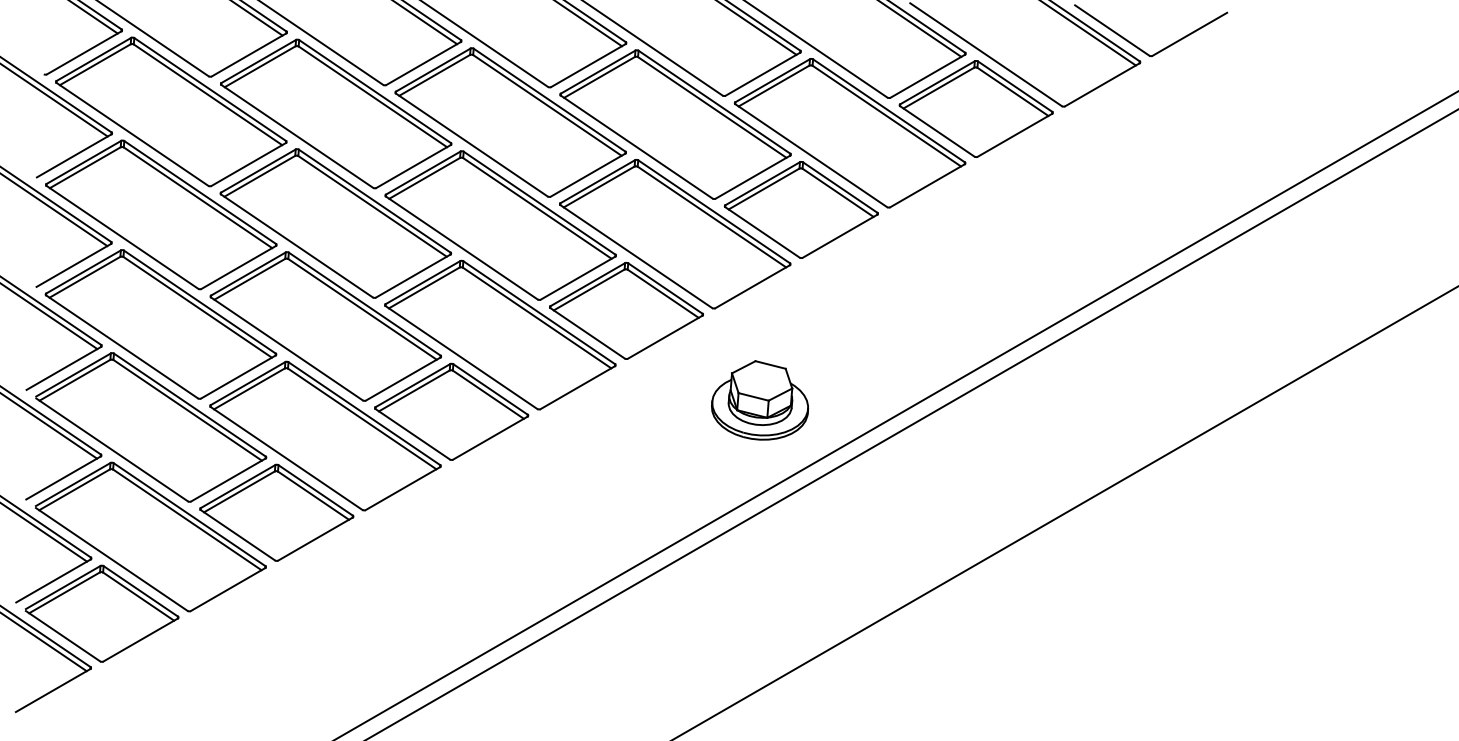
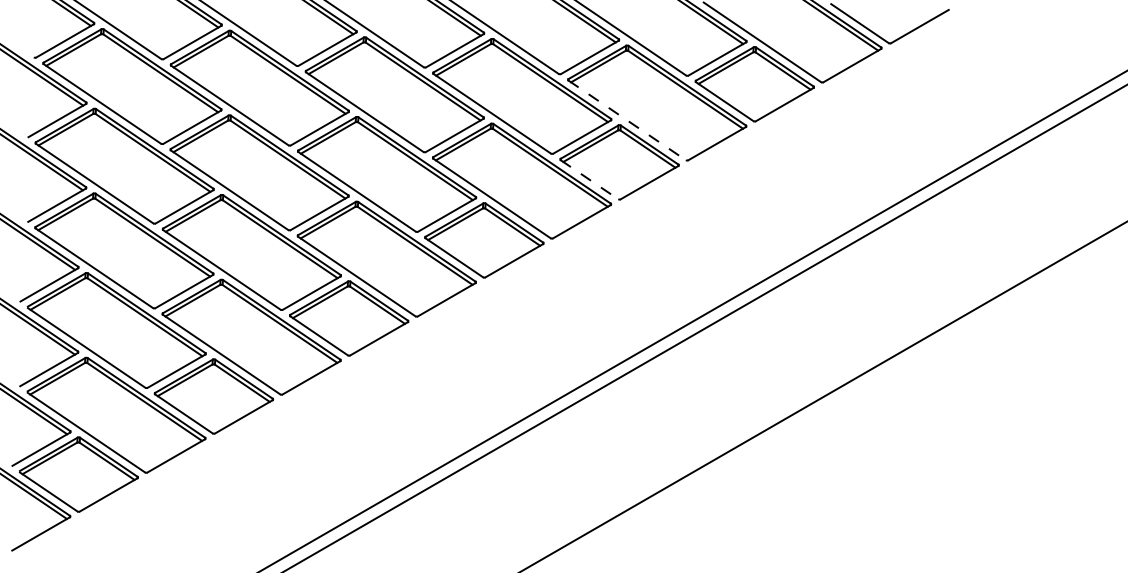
line: (811, 155) -> (627, 120), solid -> dashed
line: (762, 232) -> (589, 179), solid -> dashed
part: (759, 400) -> (587, 309), removed

